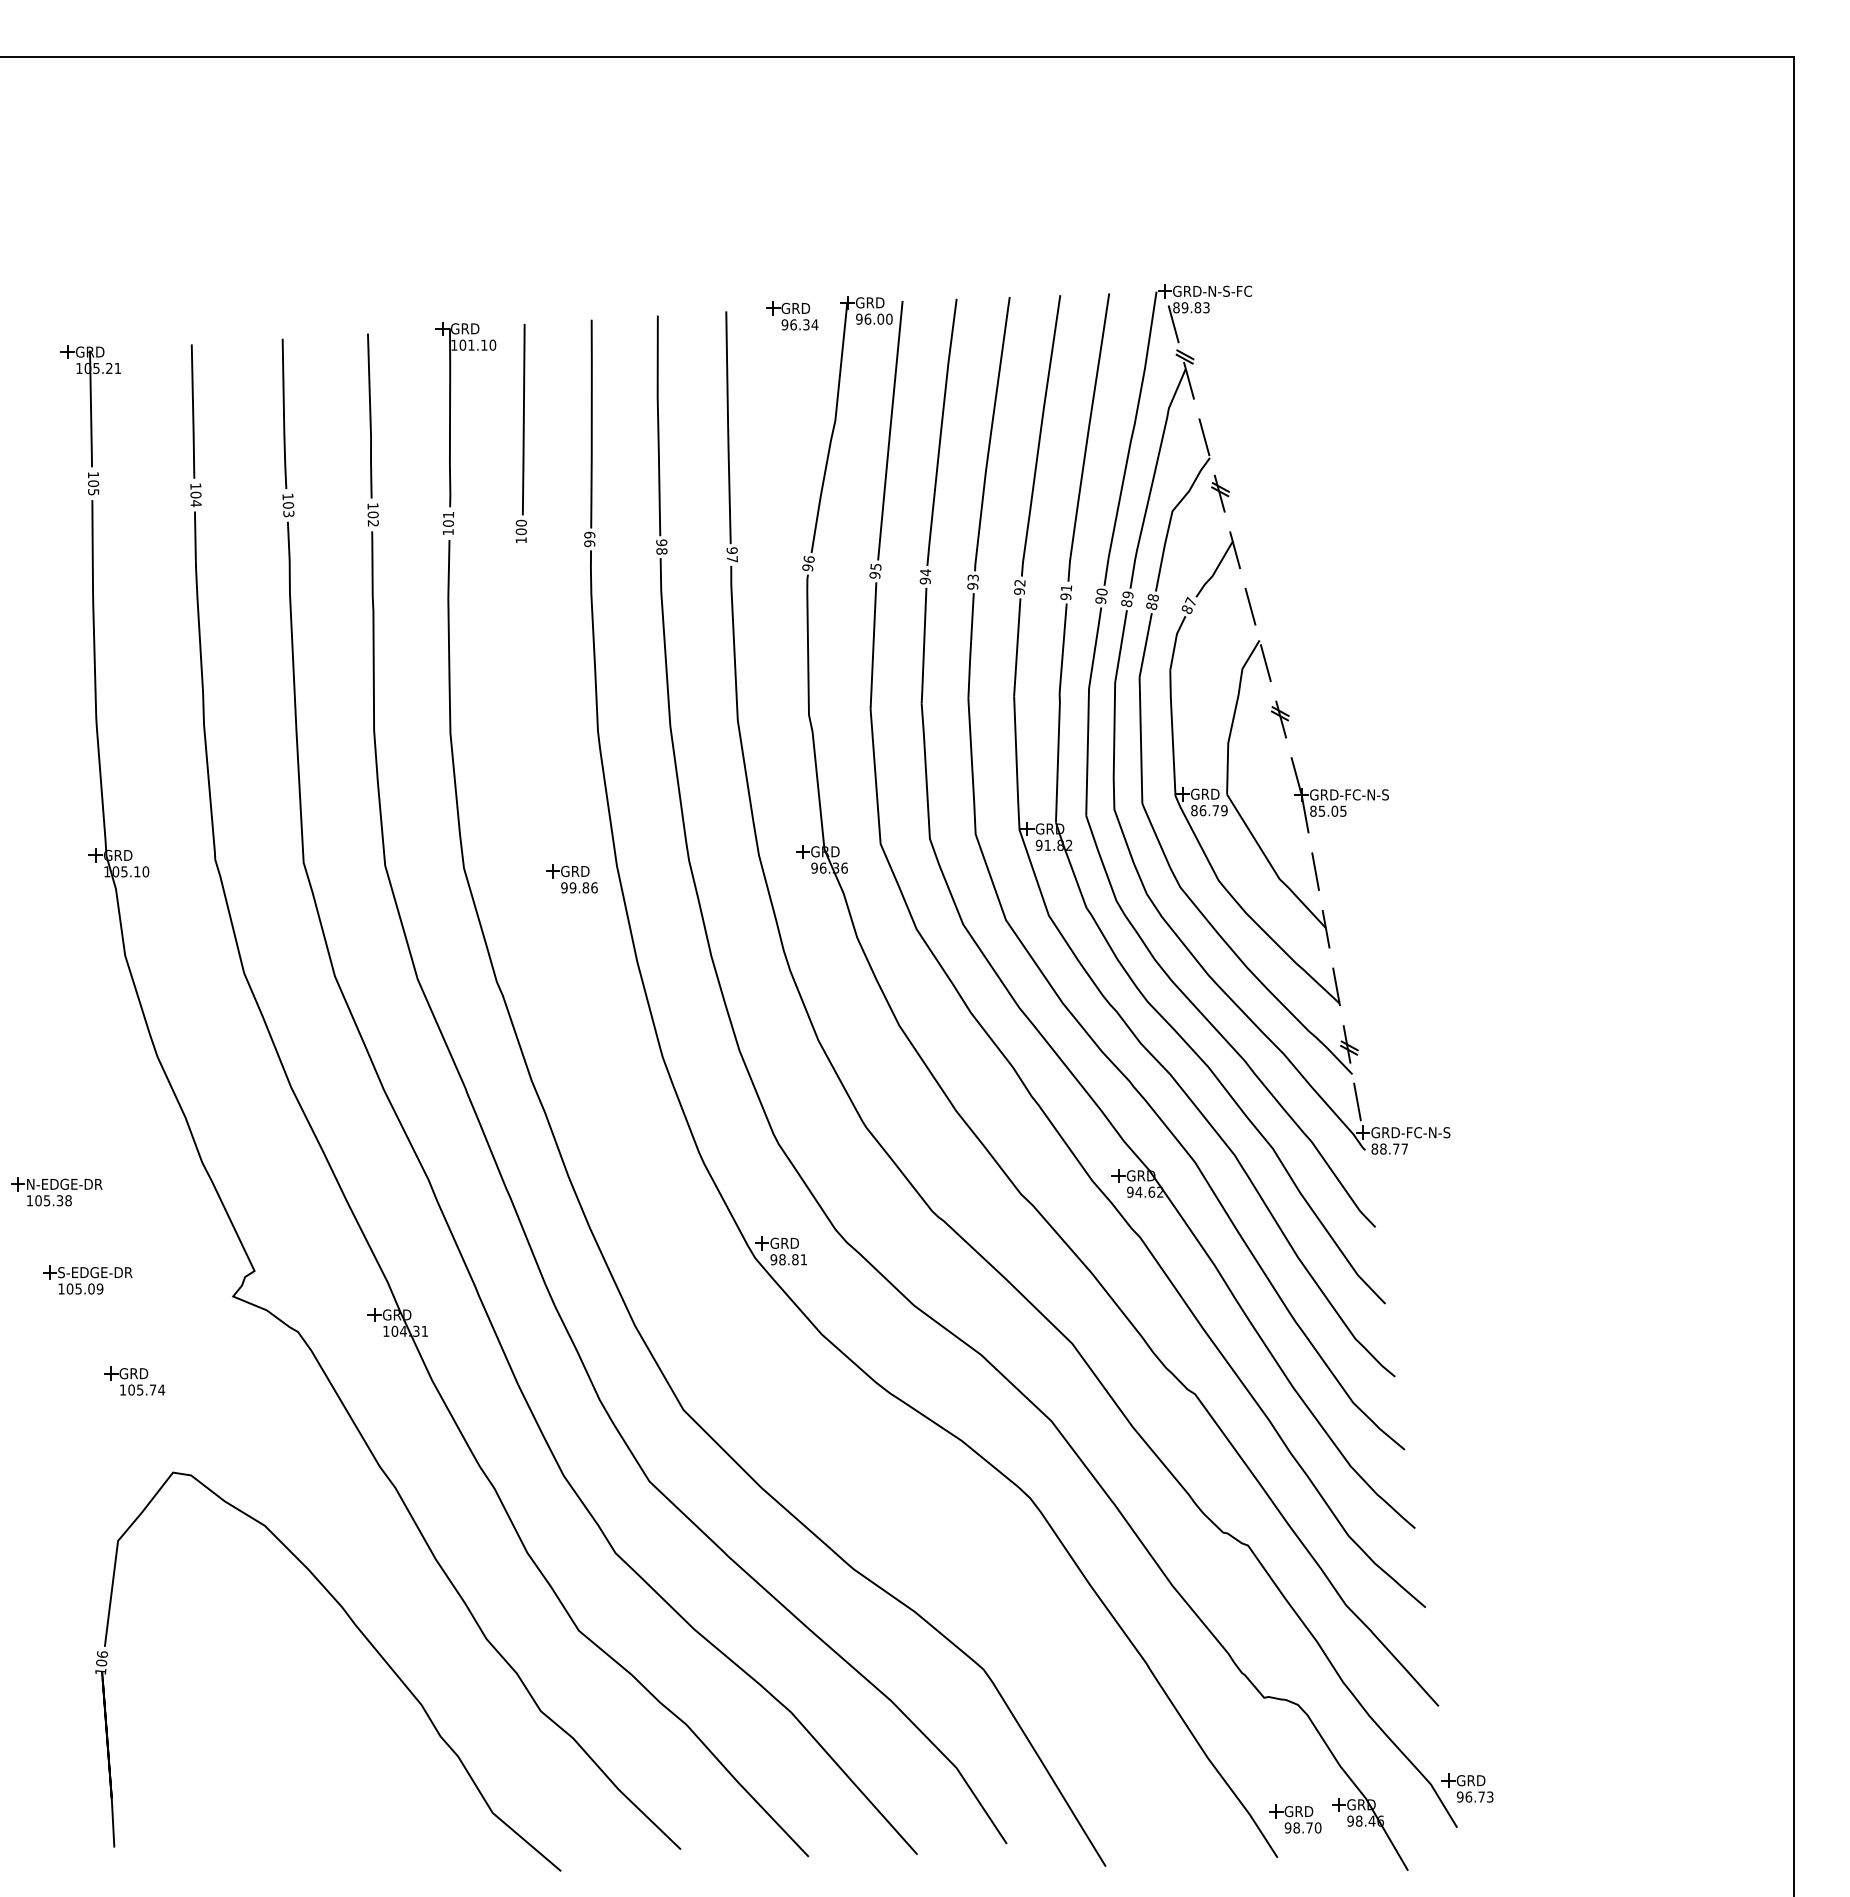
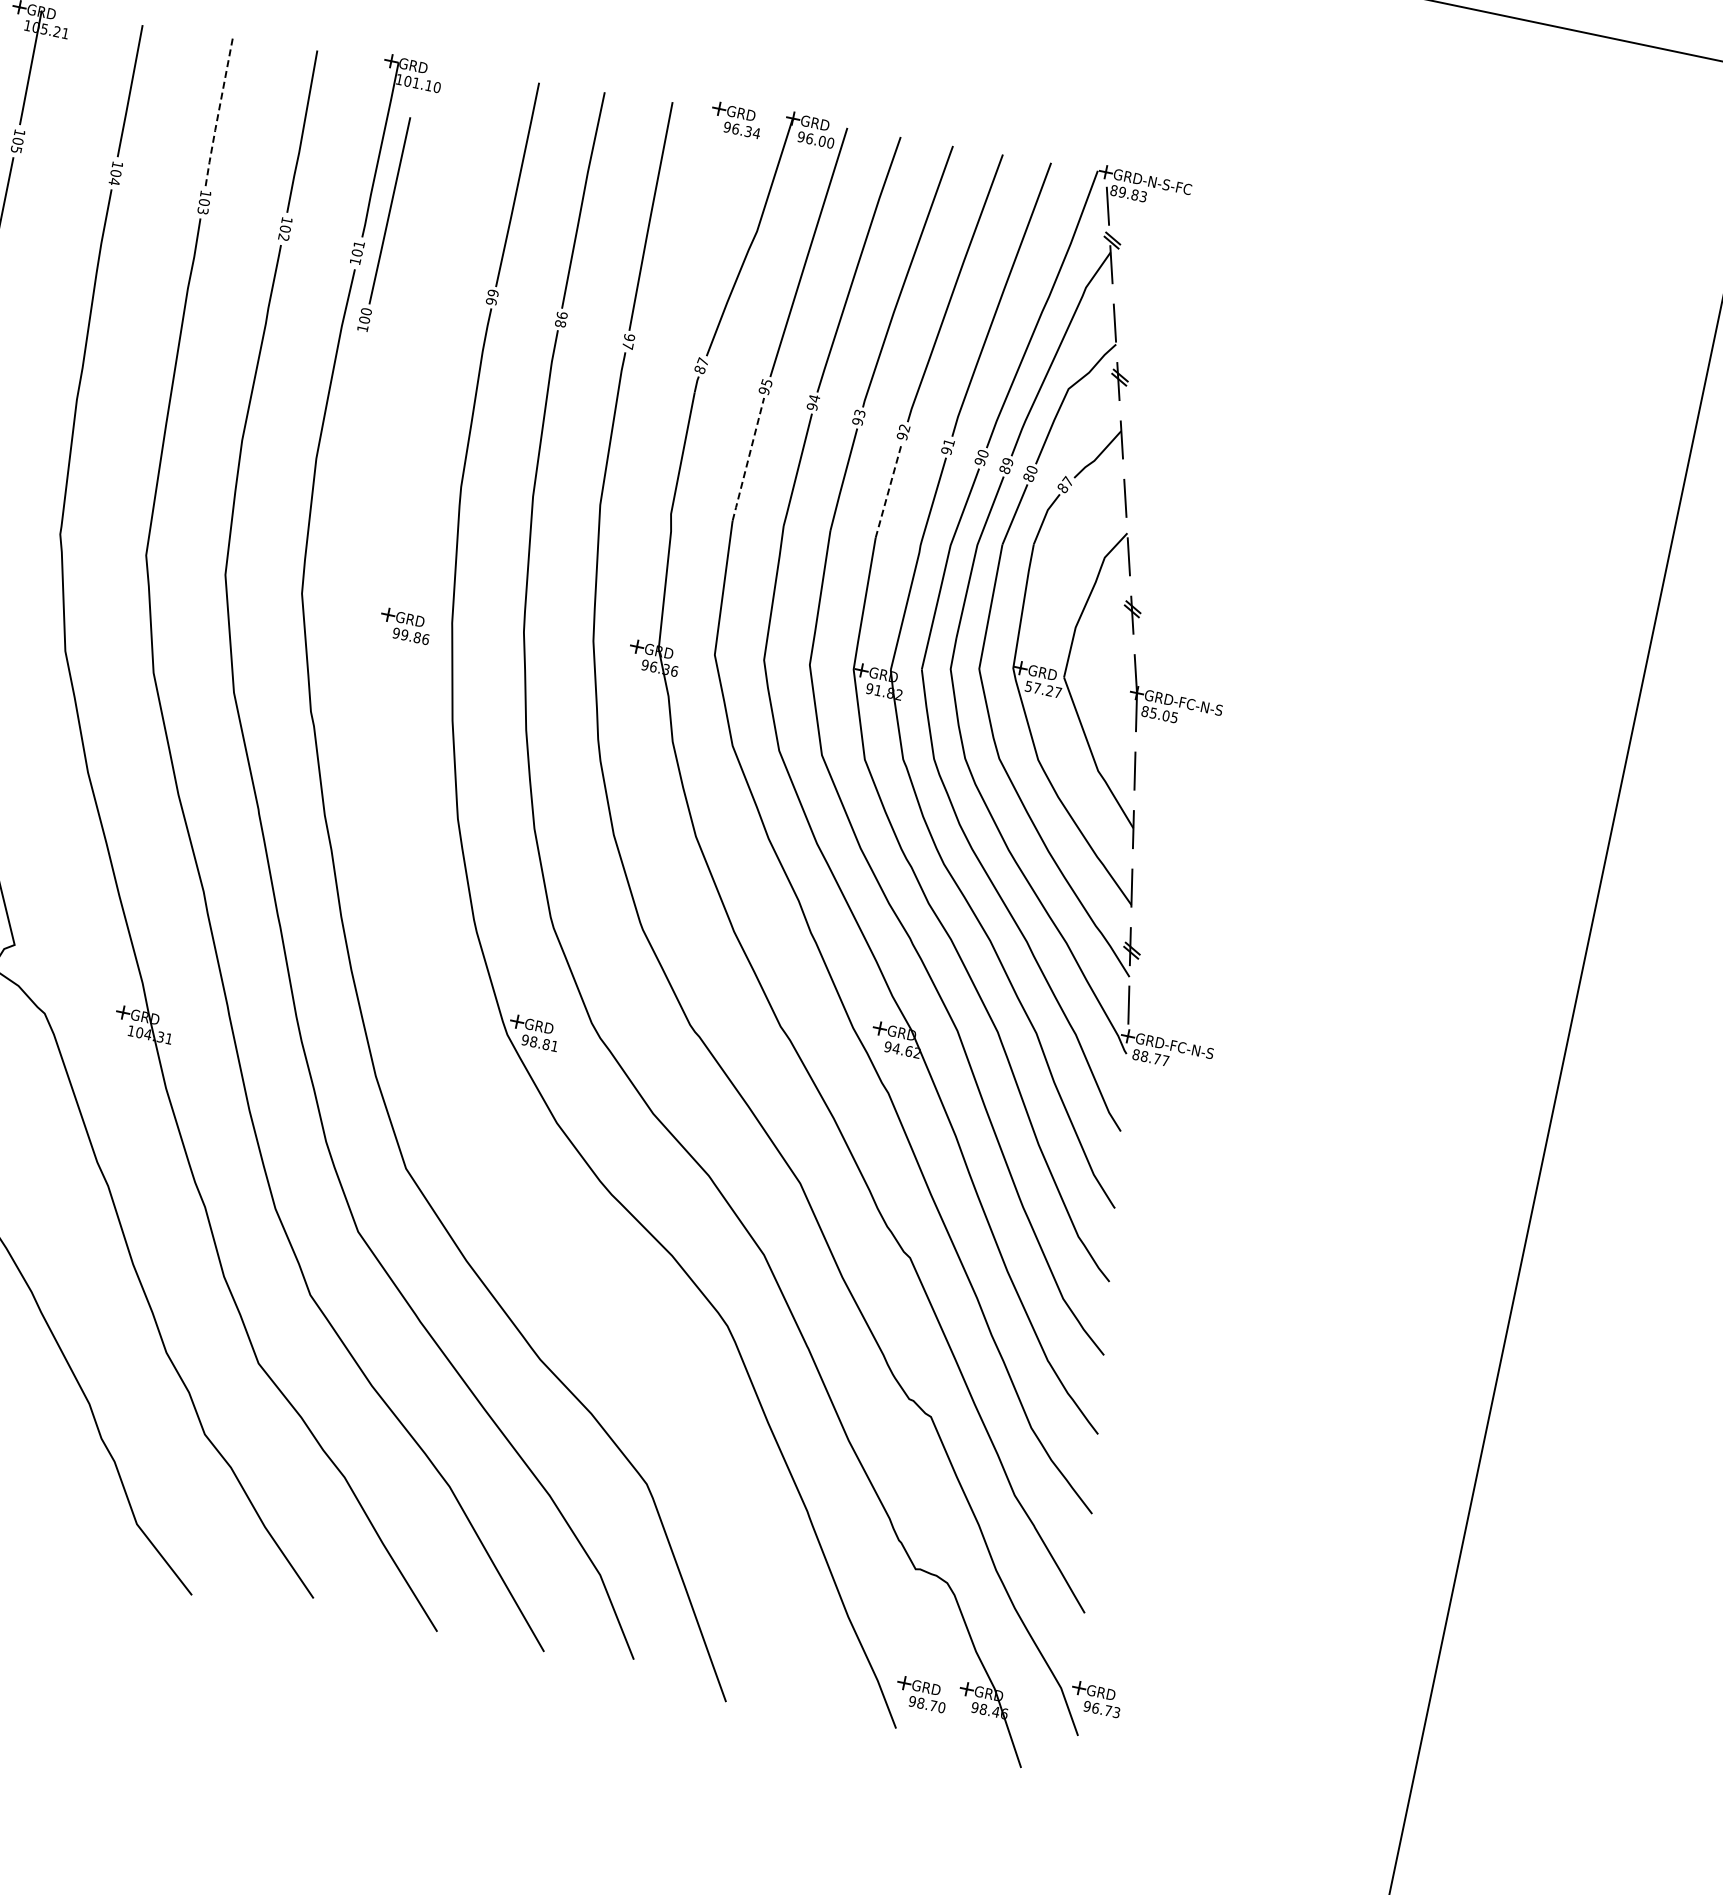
line: (284, 415) -> (218, 113), solid -> dashed
part: (520, 432) -> (384, 222), moved
text: (808, 563) -> (701, 365), 96 -> 87
text: (1152, 597) -> (1031, 469), 88 -> 80
line: (873, 646) -> (748, 460), solid -> dashed
line: (1017, 646) -> (889, 489), solid -> dashed
text: (1209, 810) -> (1043, 689), 86.79 -> 57.27

